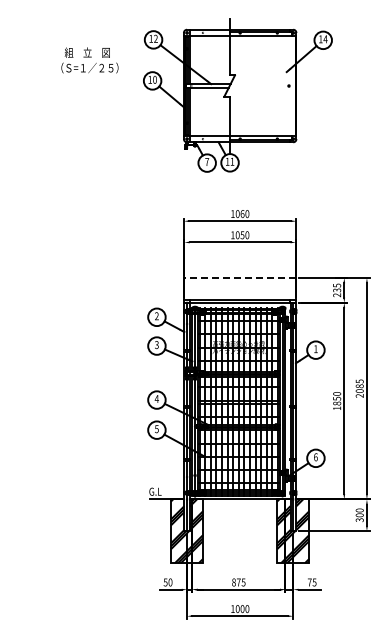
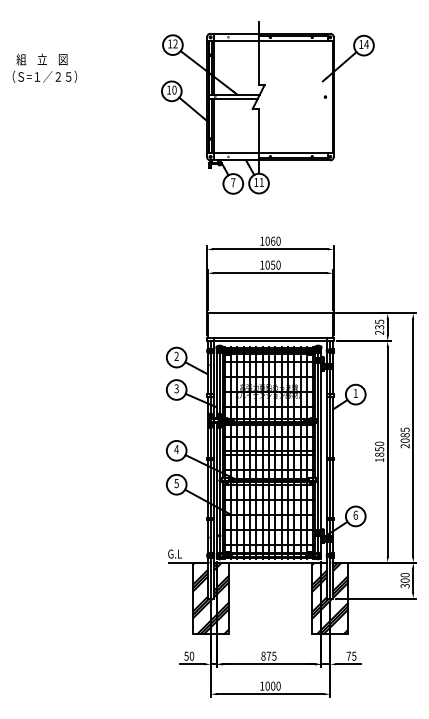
text: (89, 60) -> (44, 68), moved
line: (240, 277) -> (270, 312), dashed -> solid

